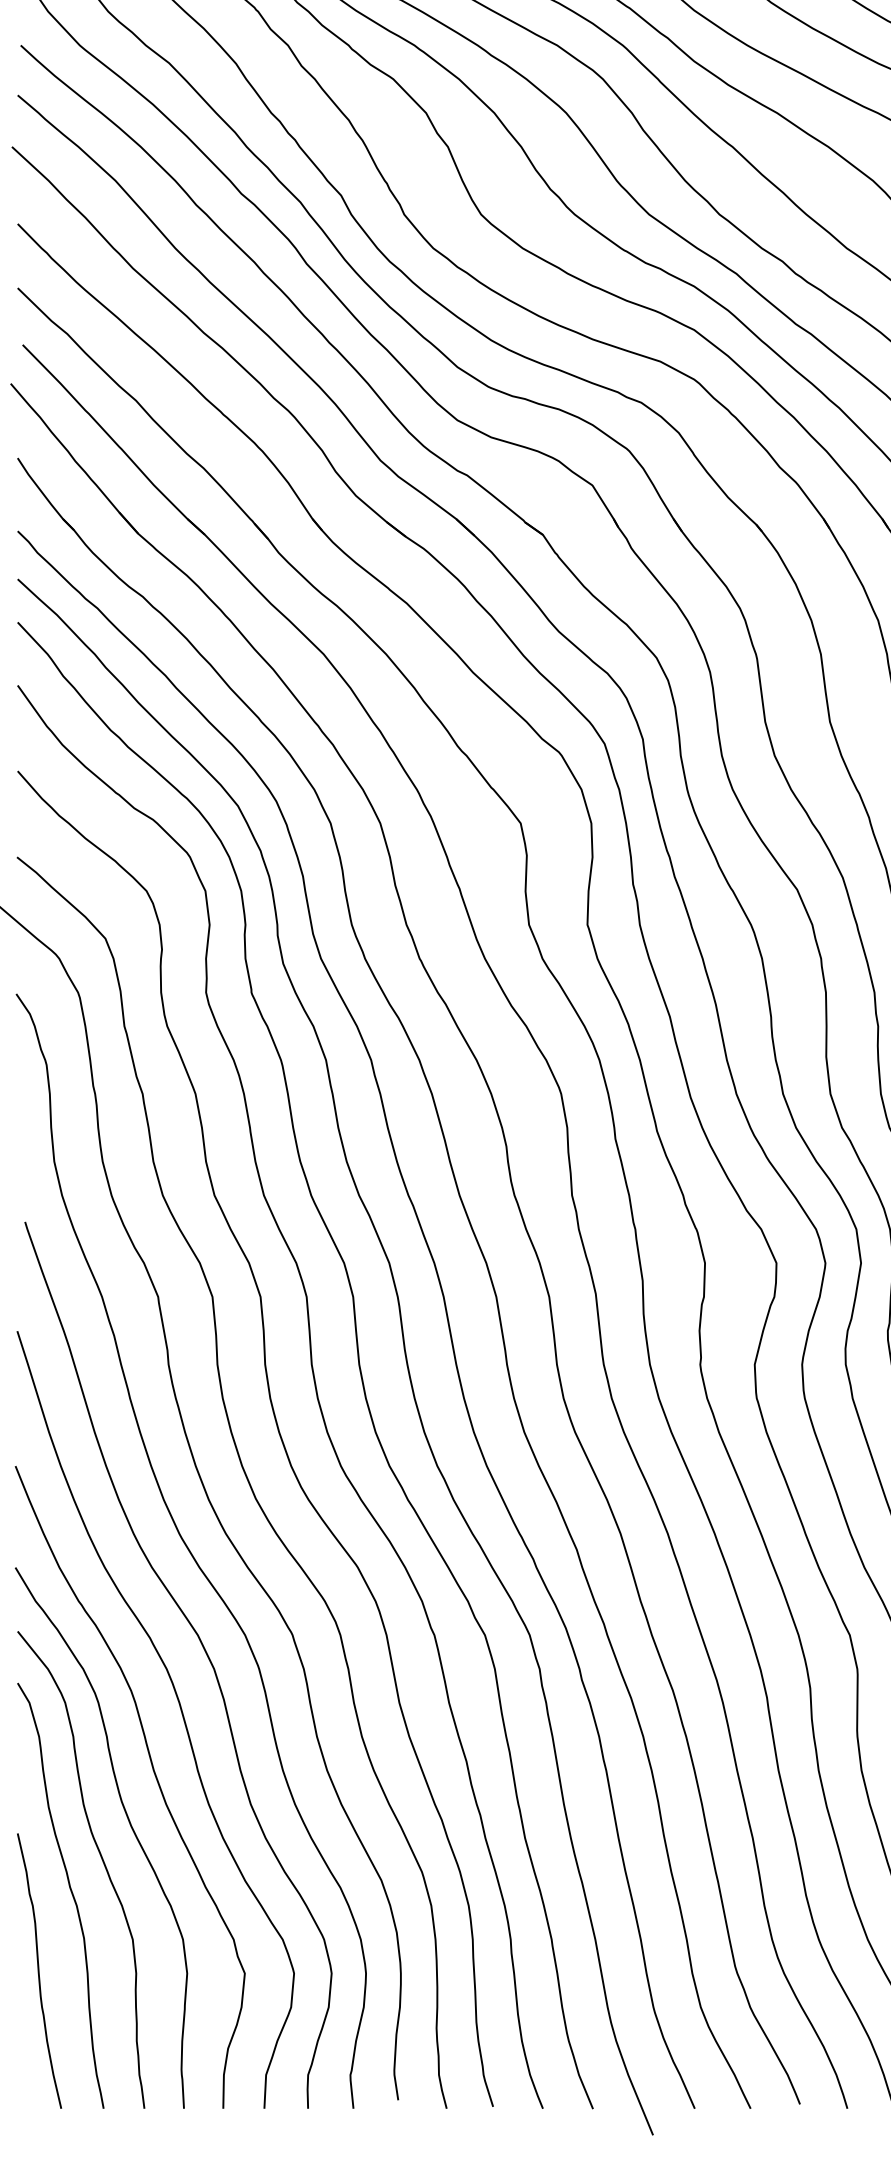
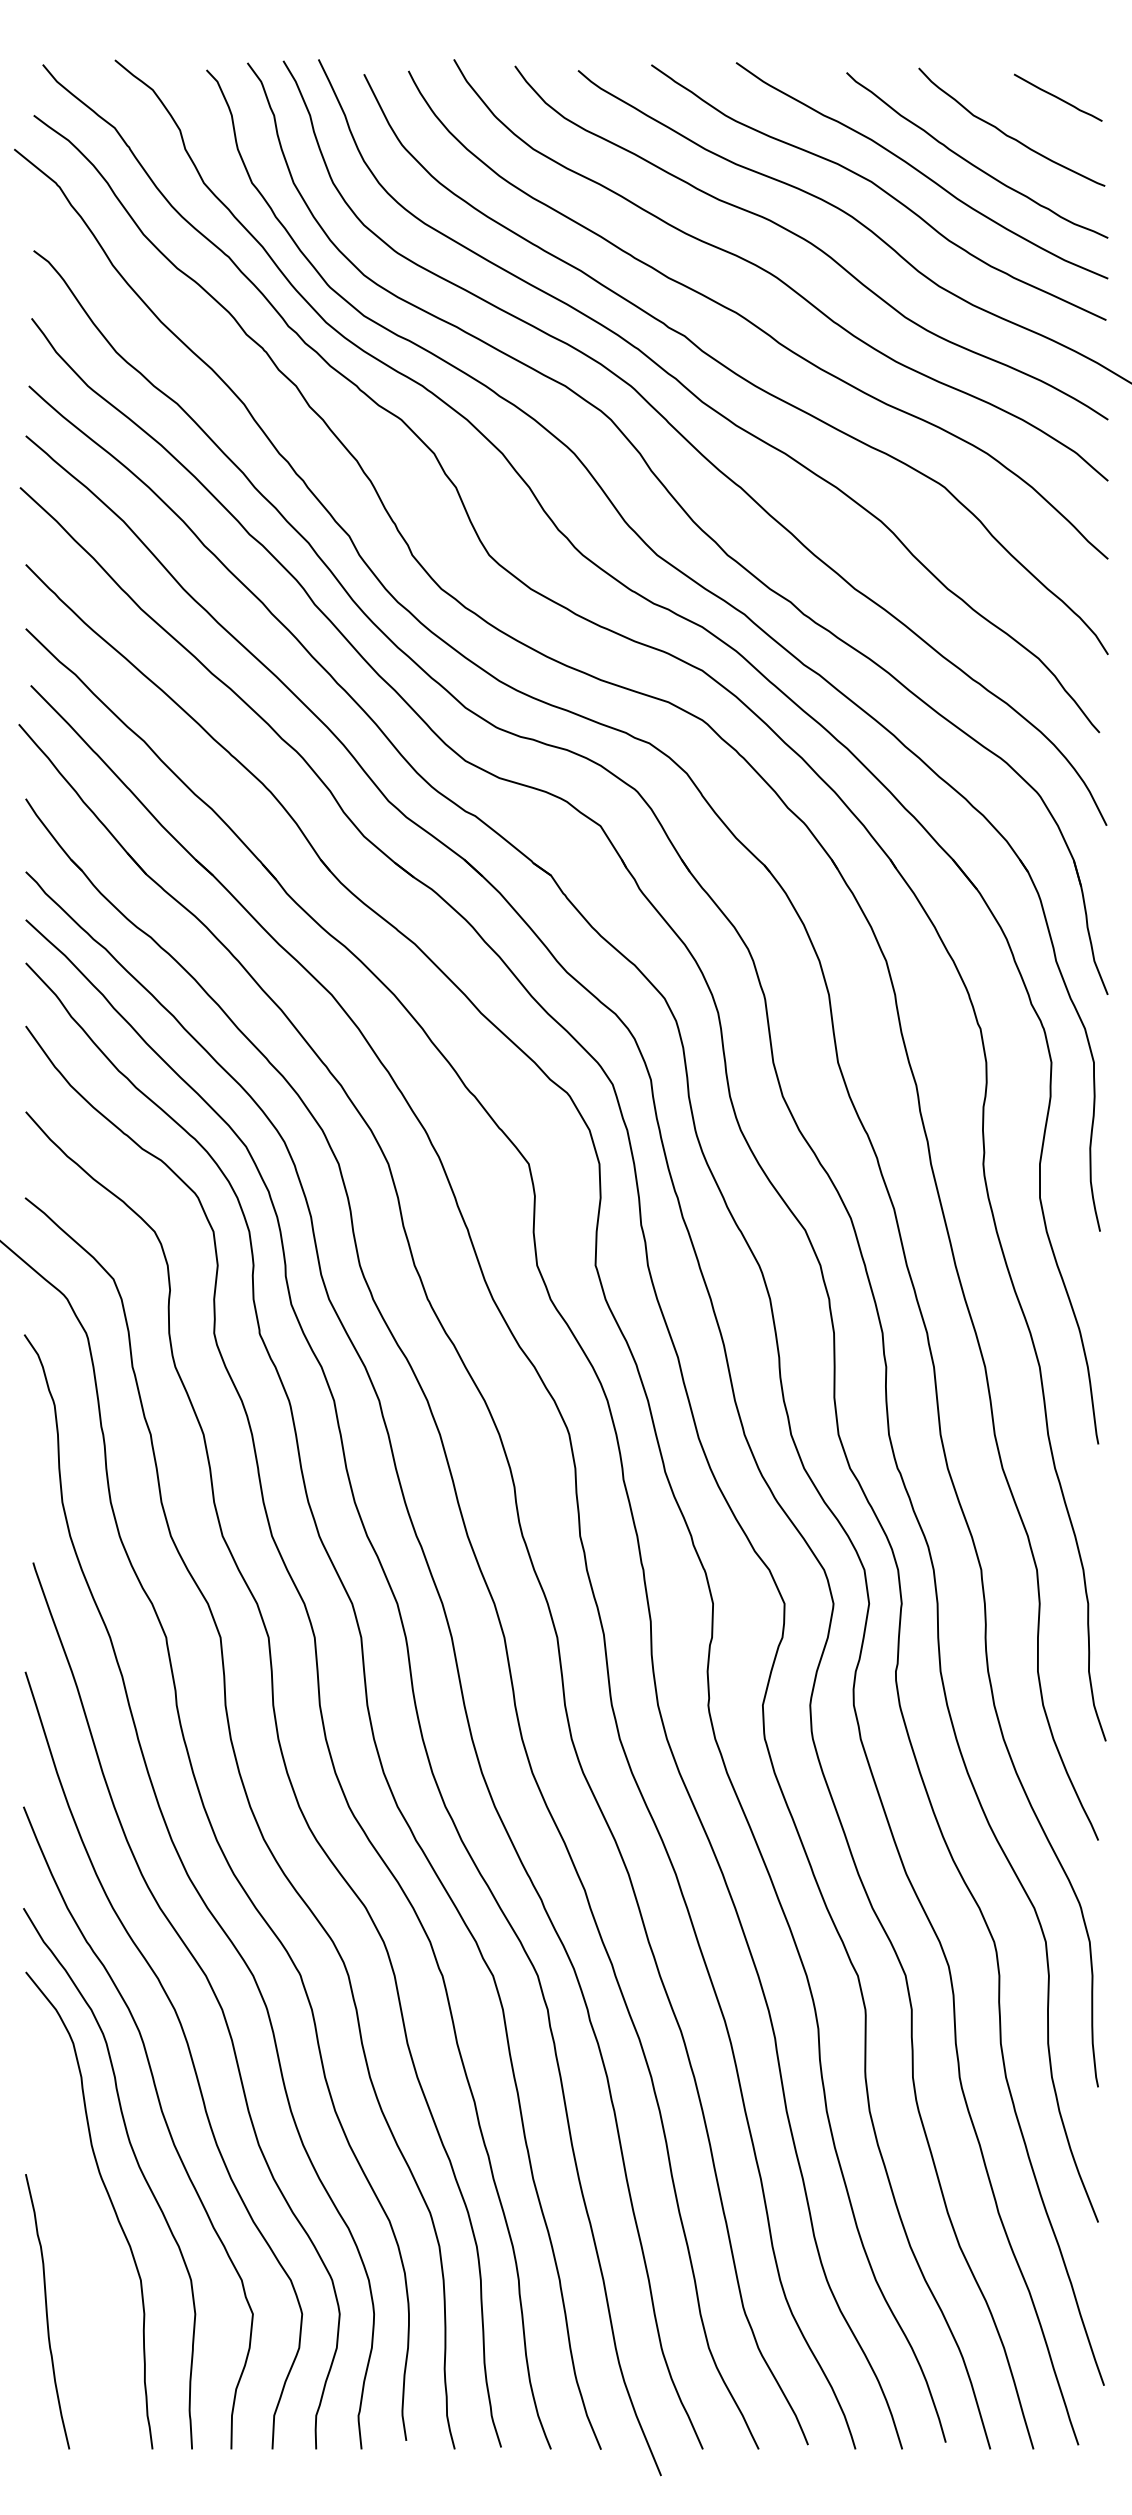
curve: (70, 1891) -> (78, 2232), removed

